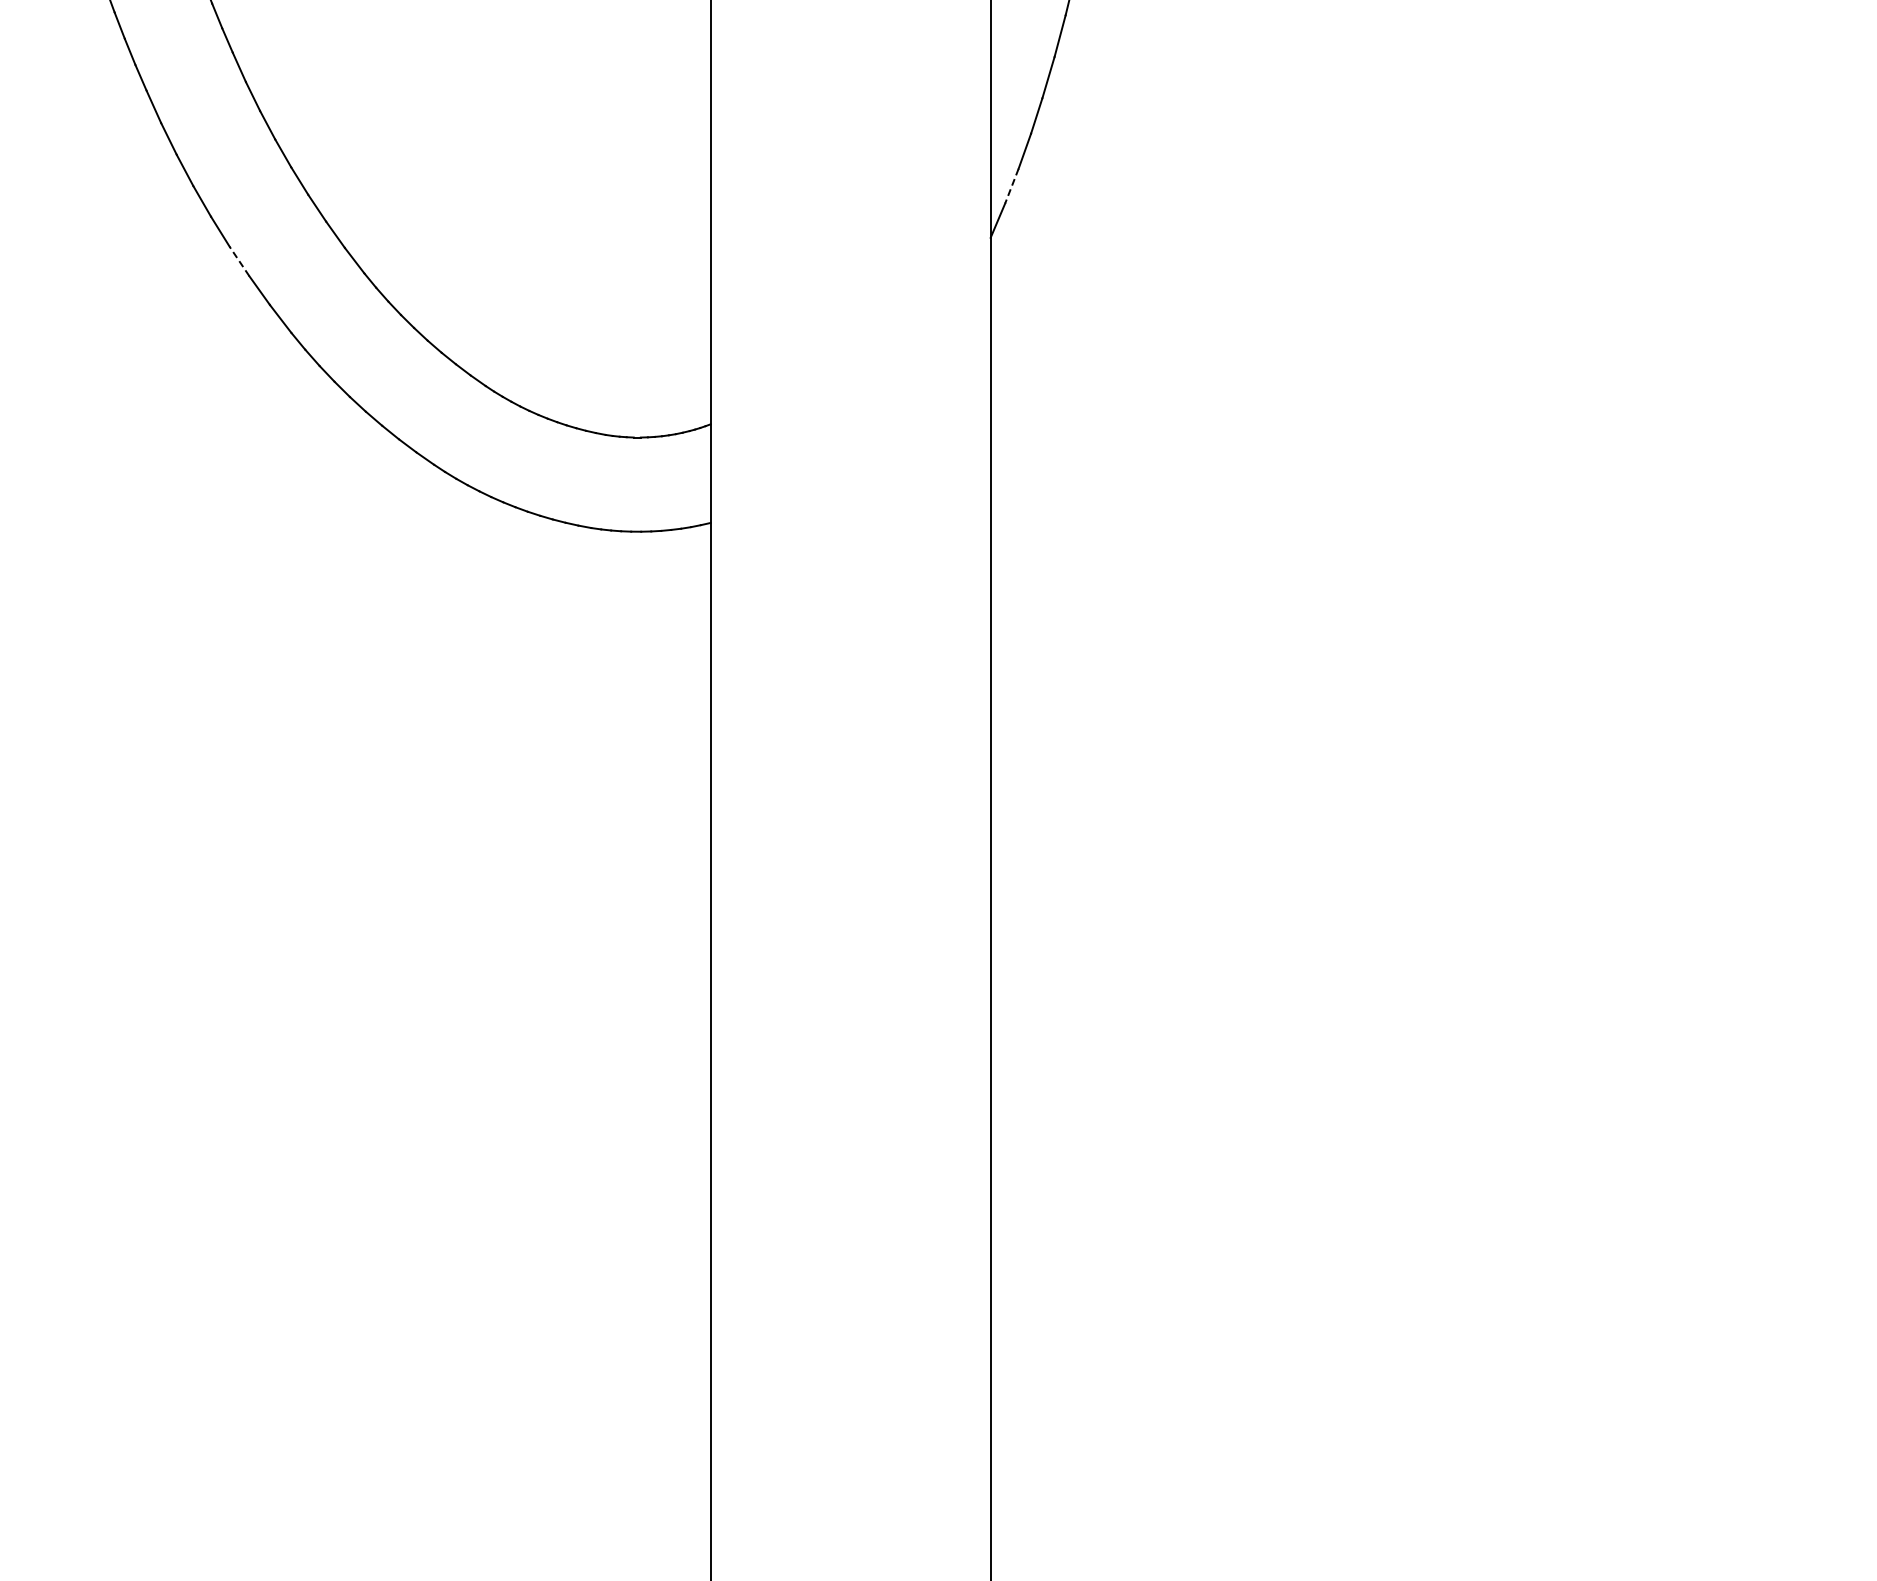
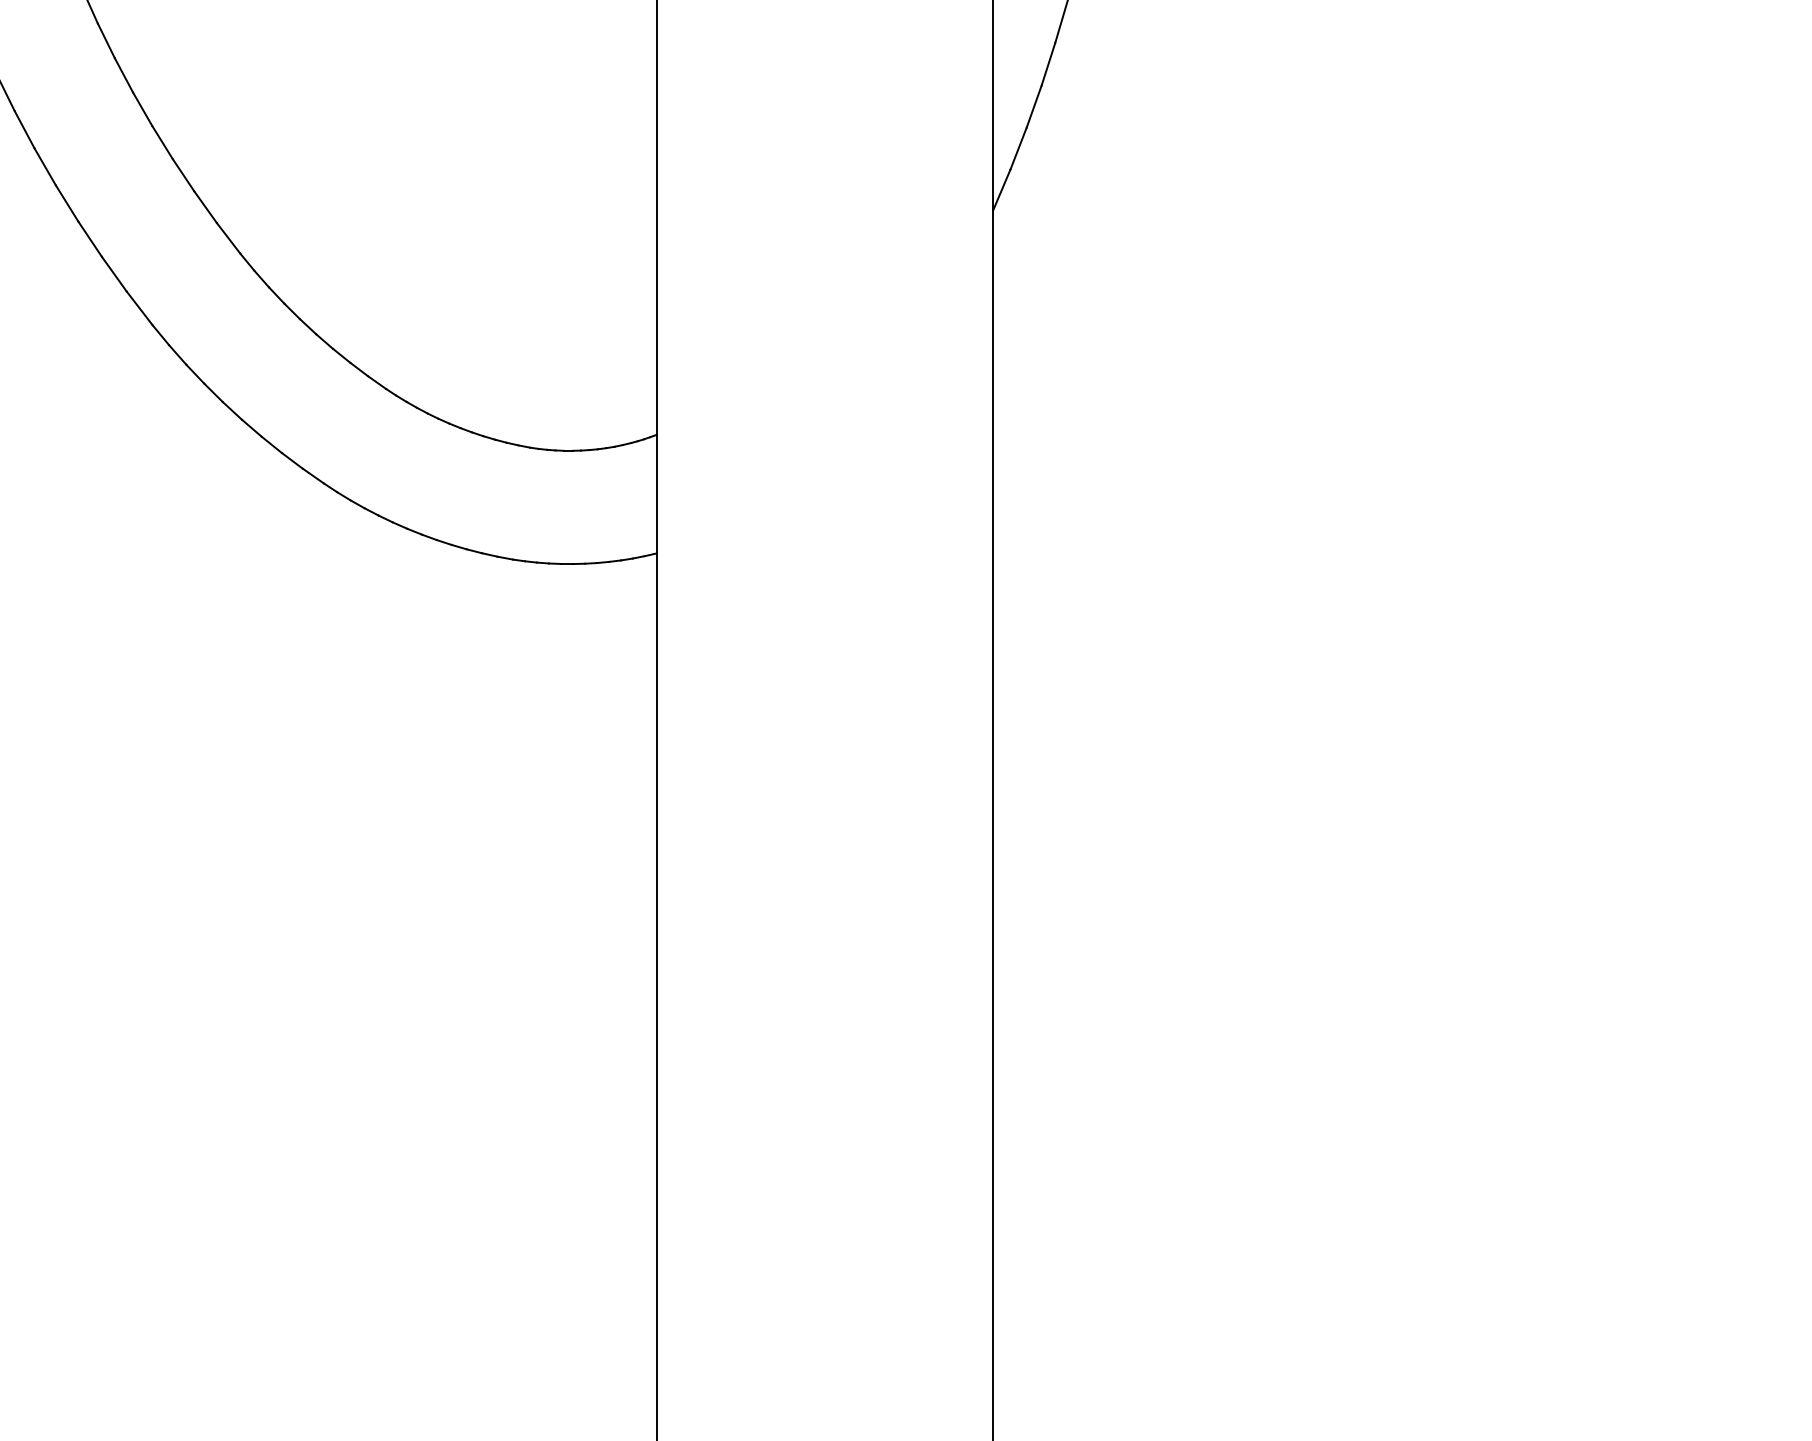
line: (1011, 186) -> (1018, 149), dashed -> solid
line: (239, 261) -> (90, 239), dashed -> solid

